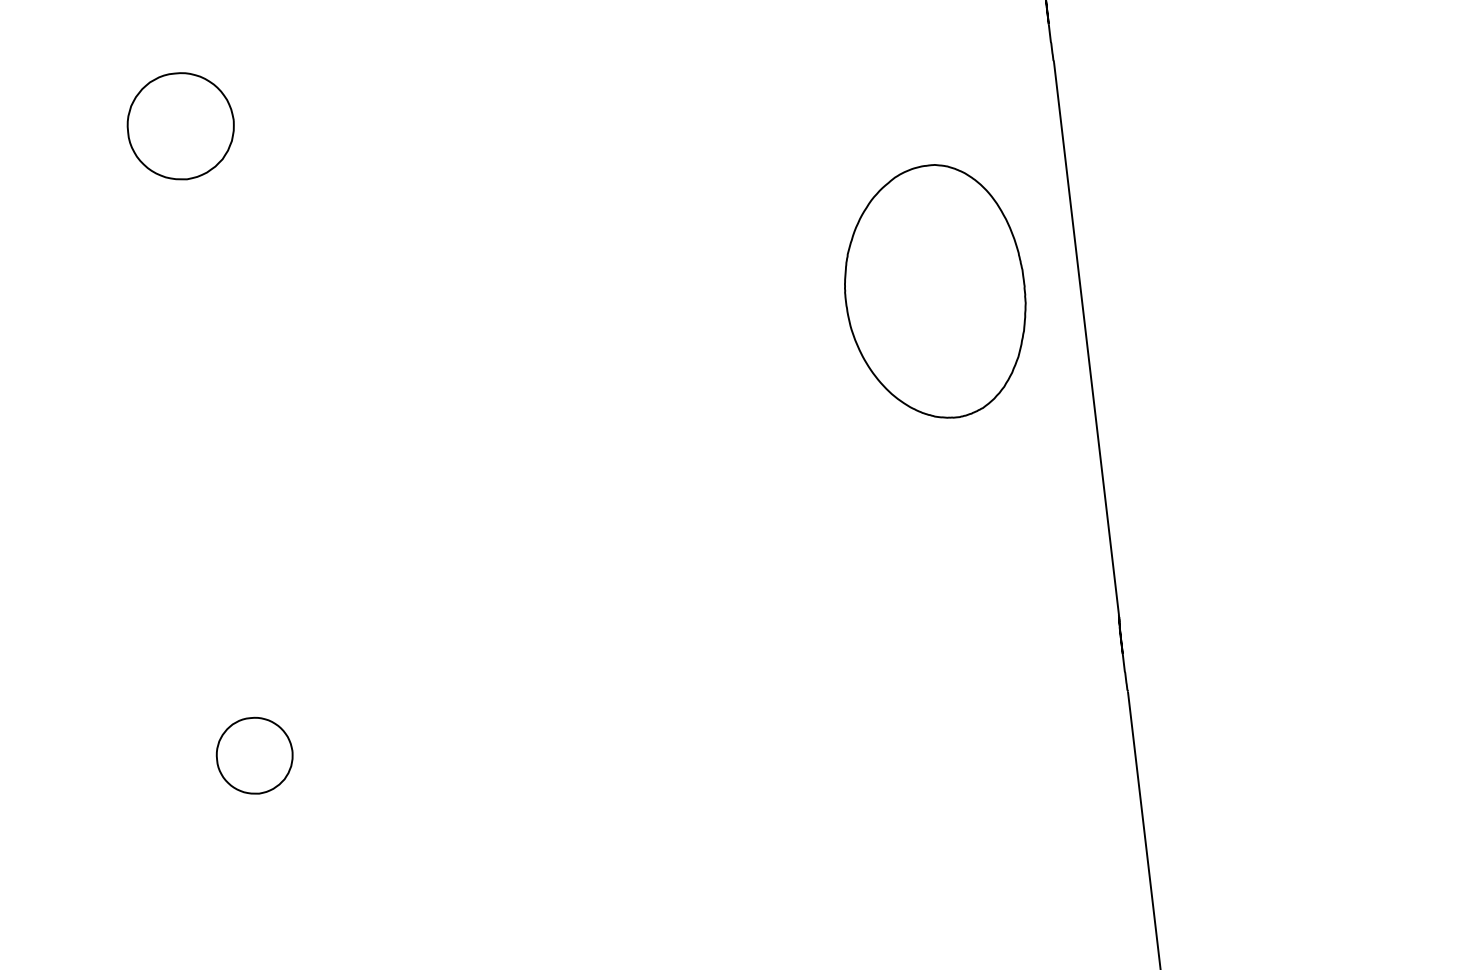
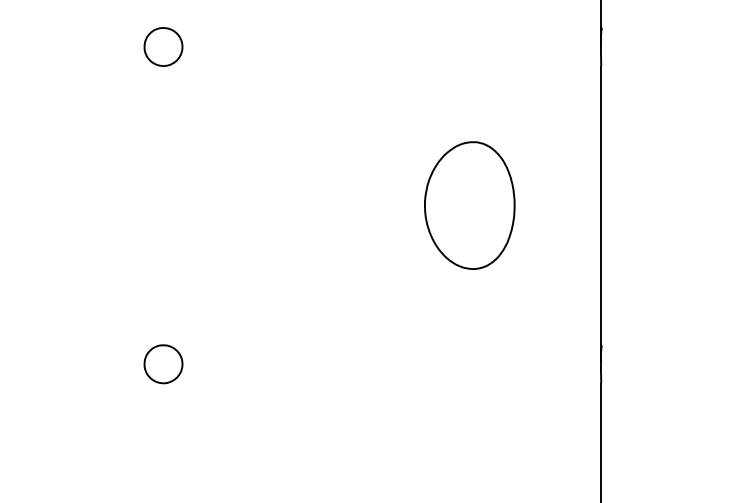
part: (180, 125) -> (163, 46), size x0.71
part: (934, 292) -> (469, 205), moved

